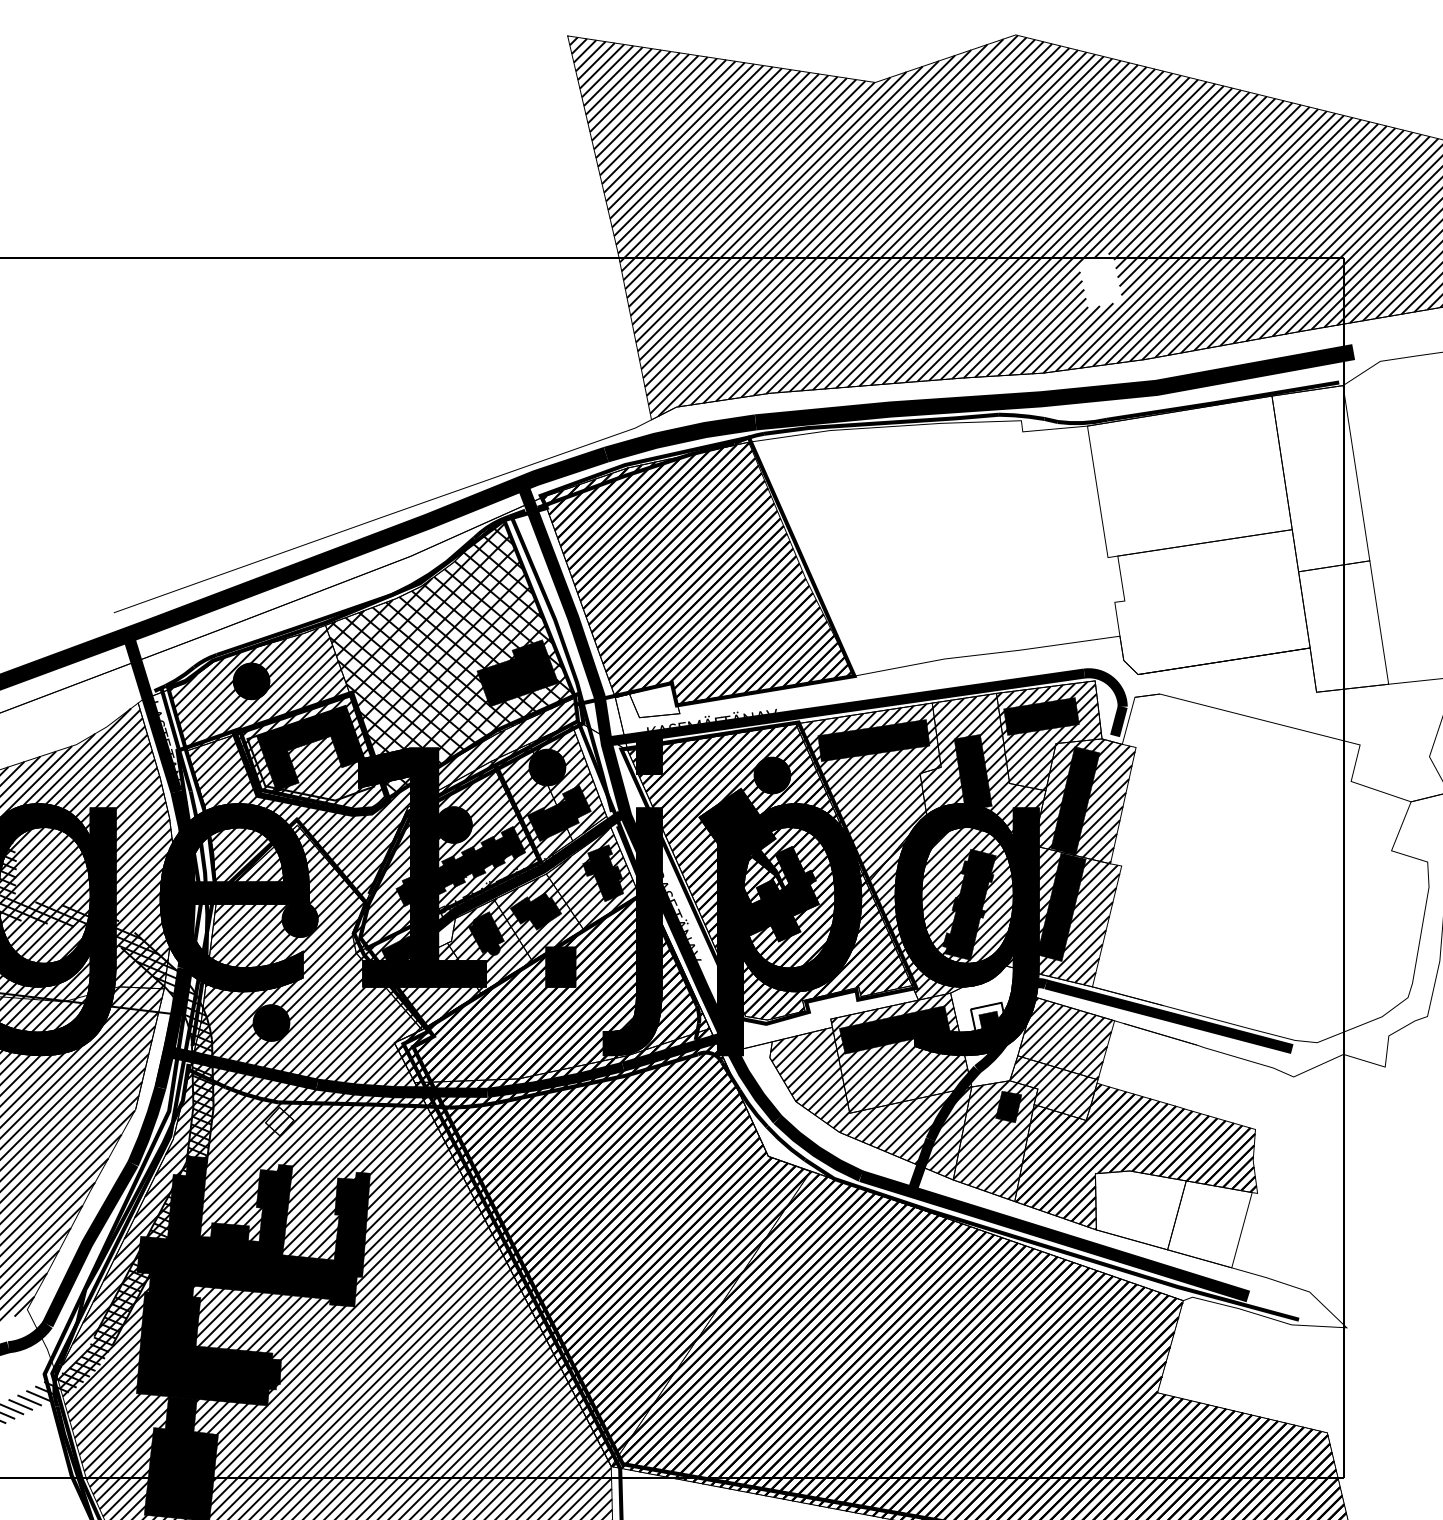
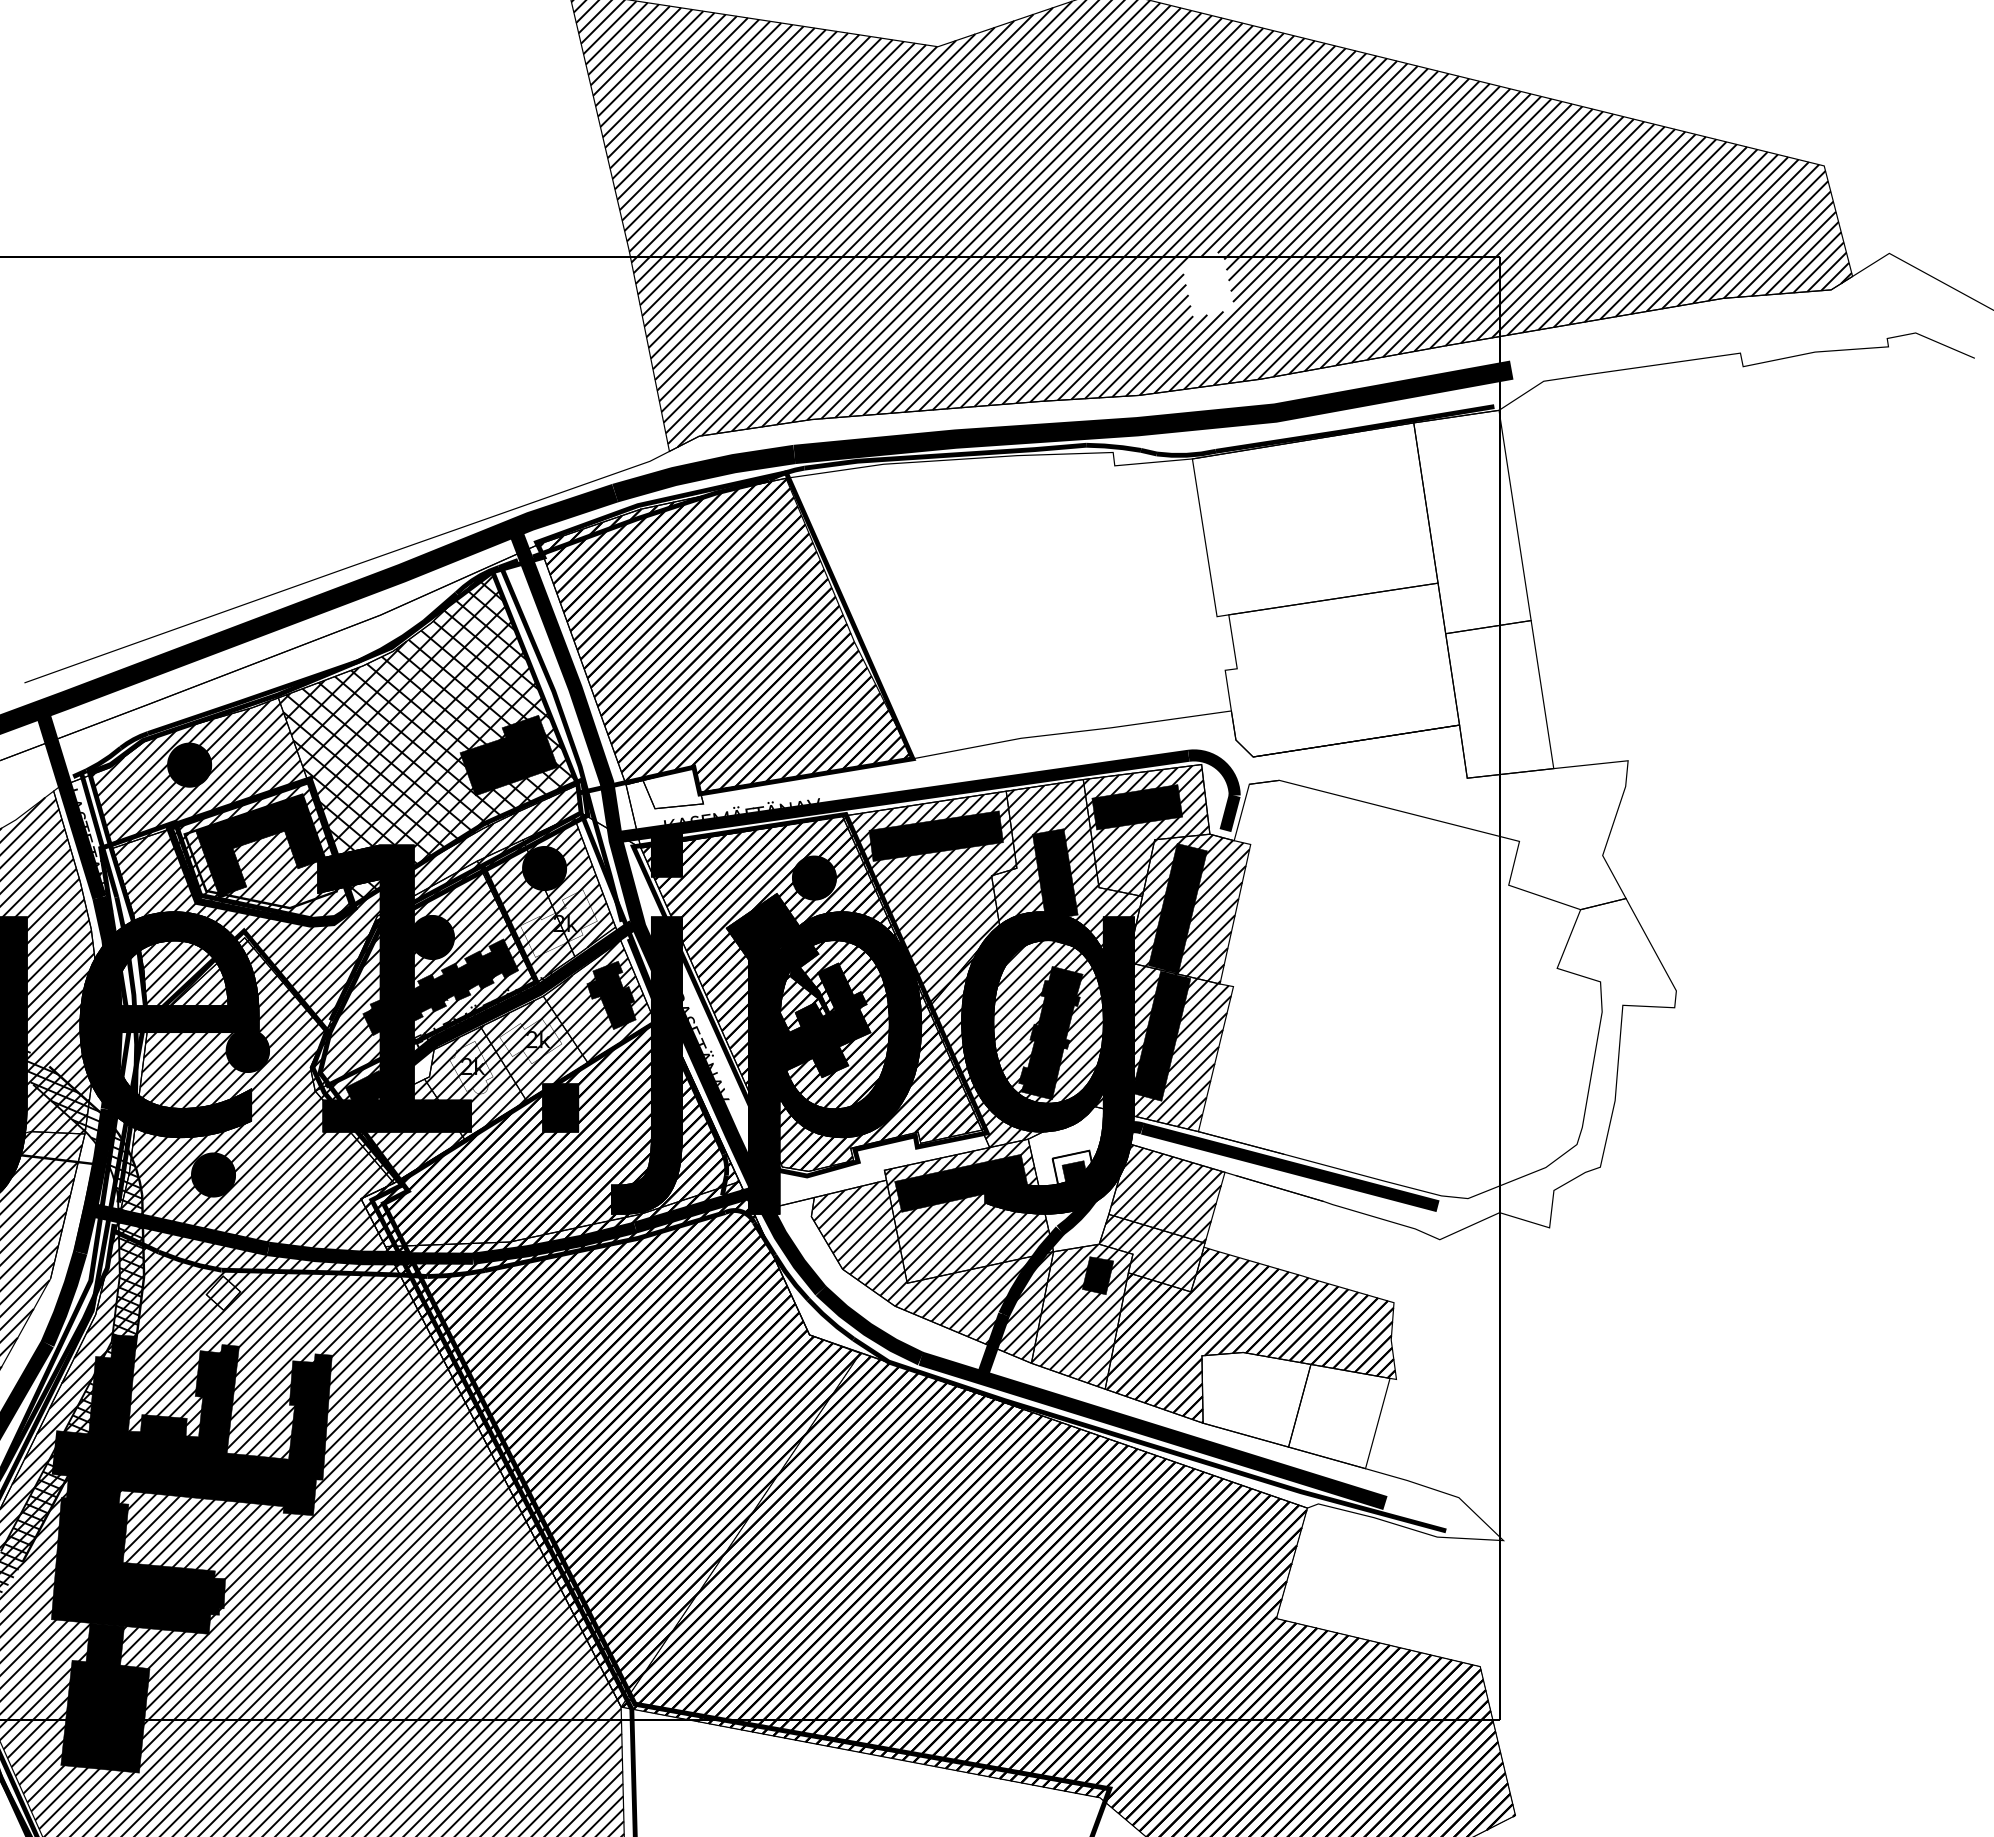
fill: (559, 813) -> (558, 923), removed
fill: (535, 910) -> (530, 1040), removed
fill: (486, 933) -> (471, 1067), removed

